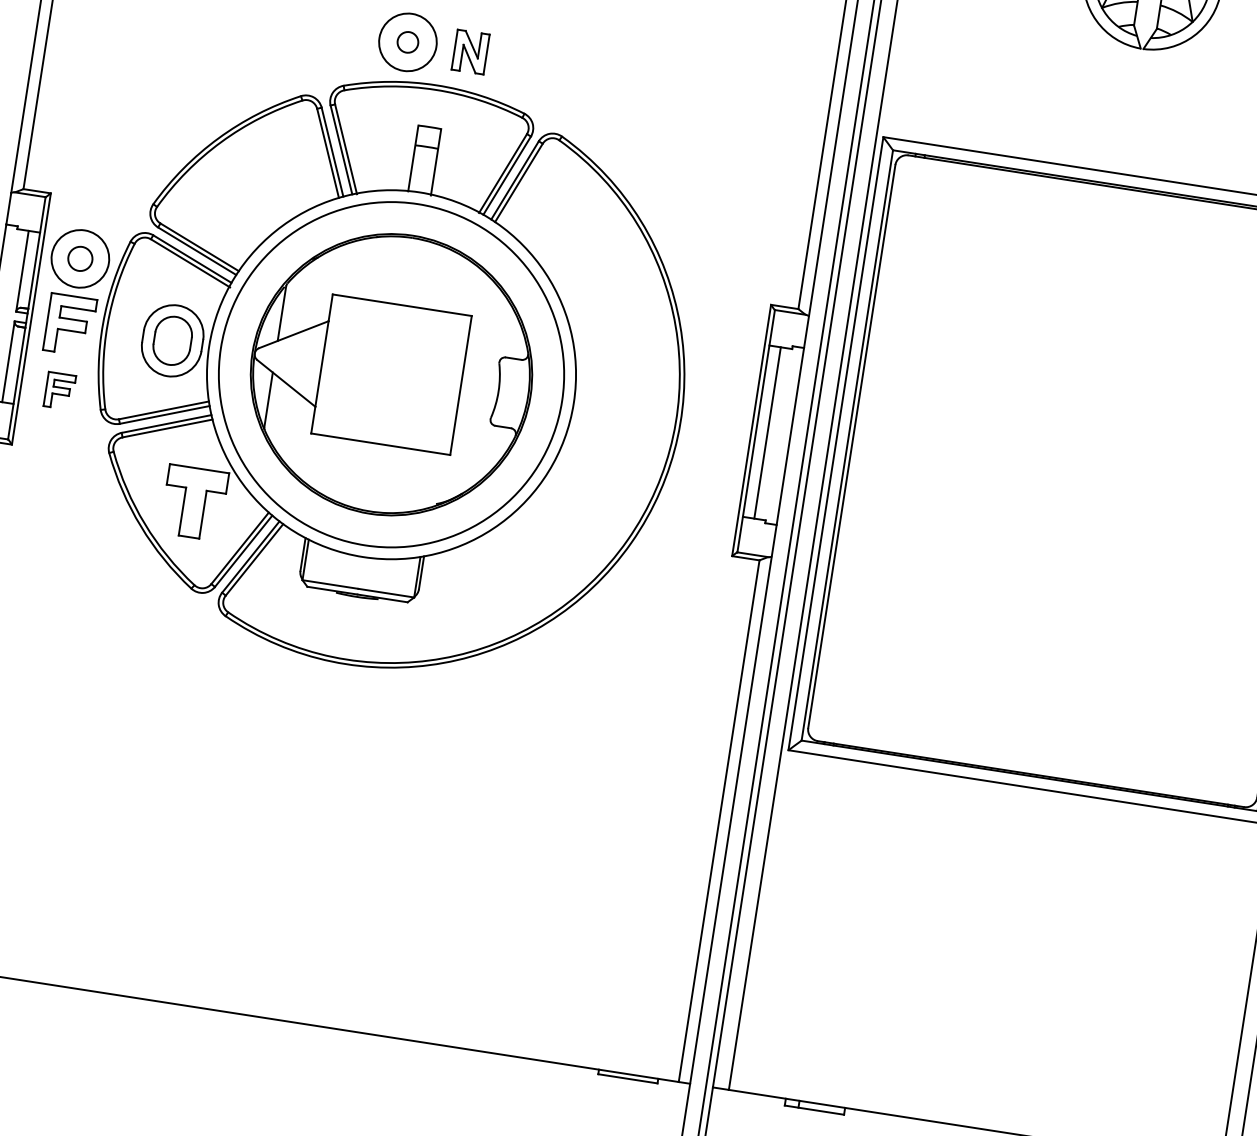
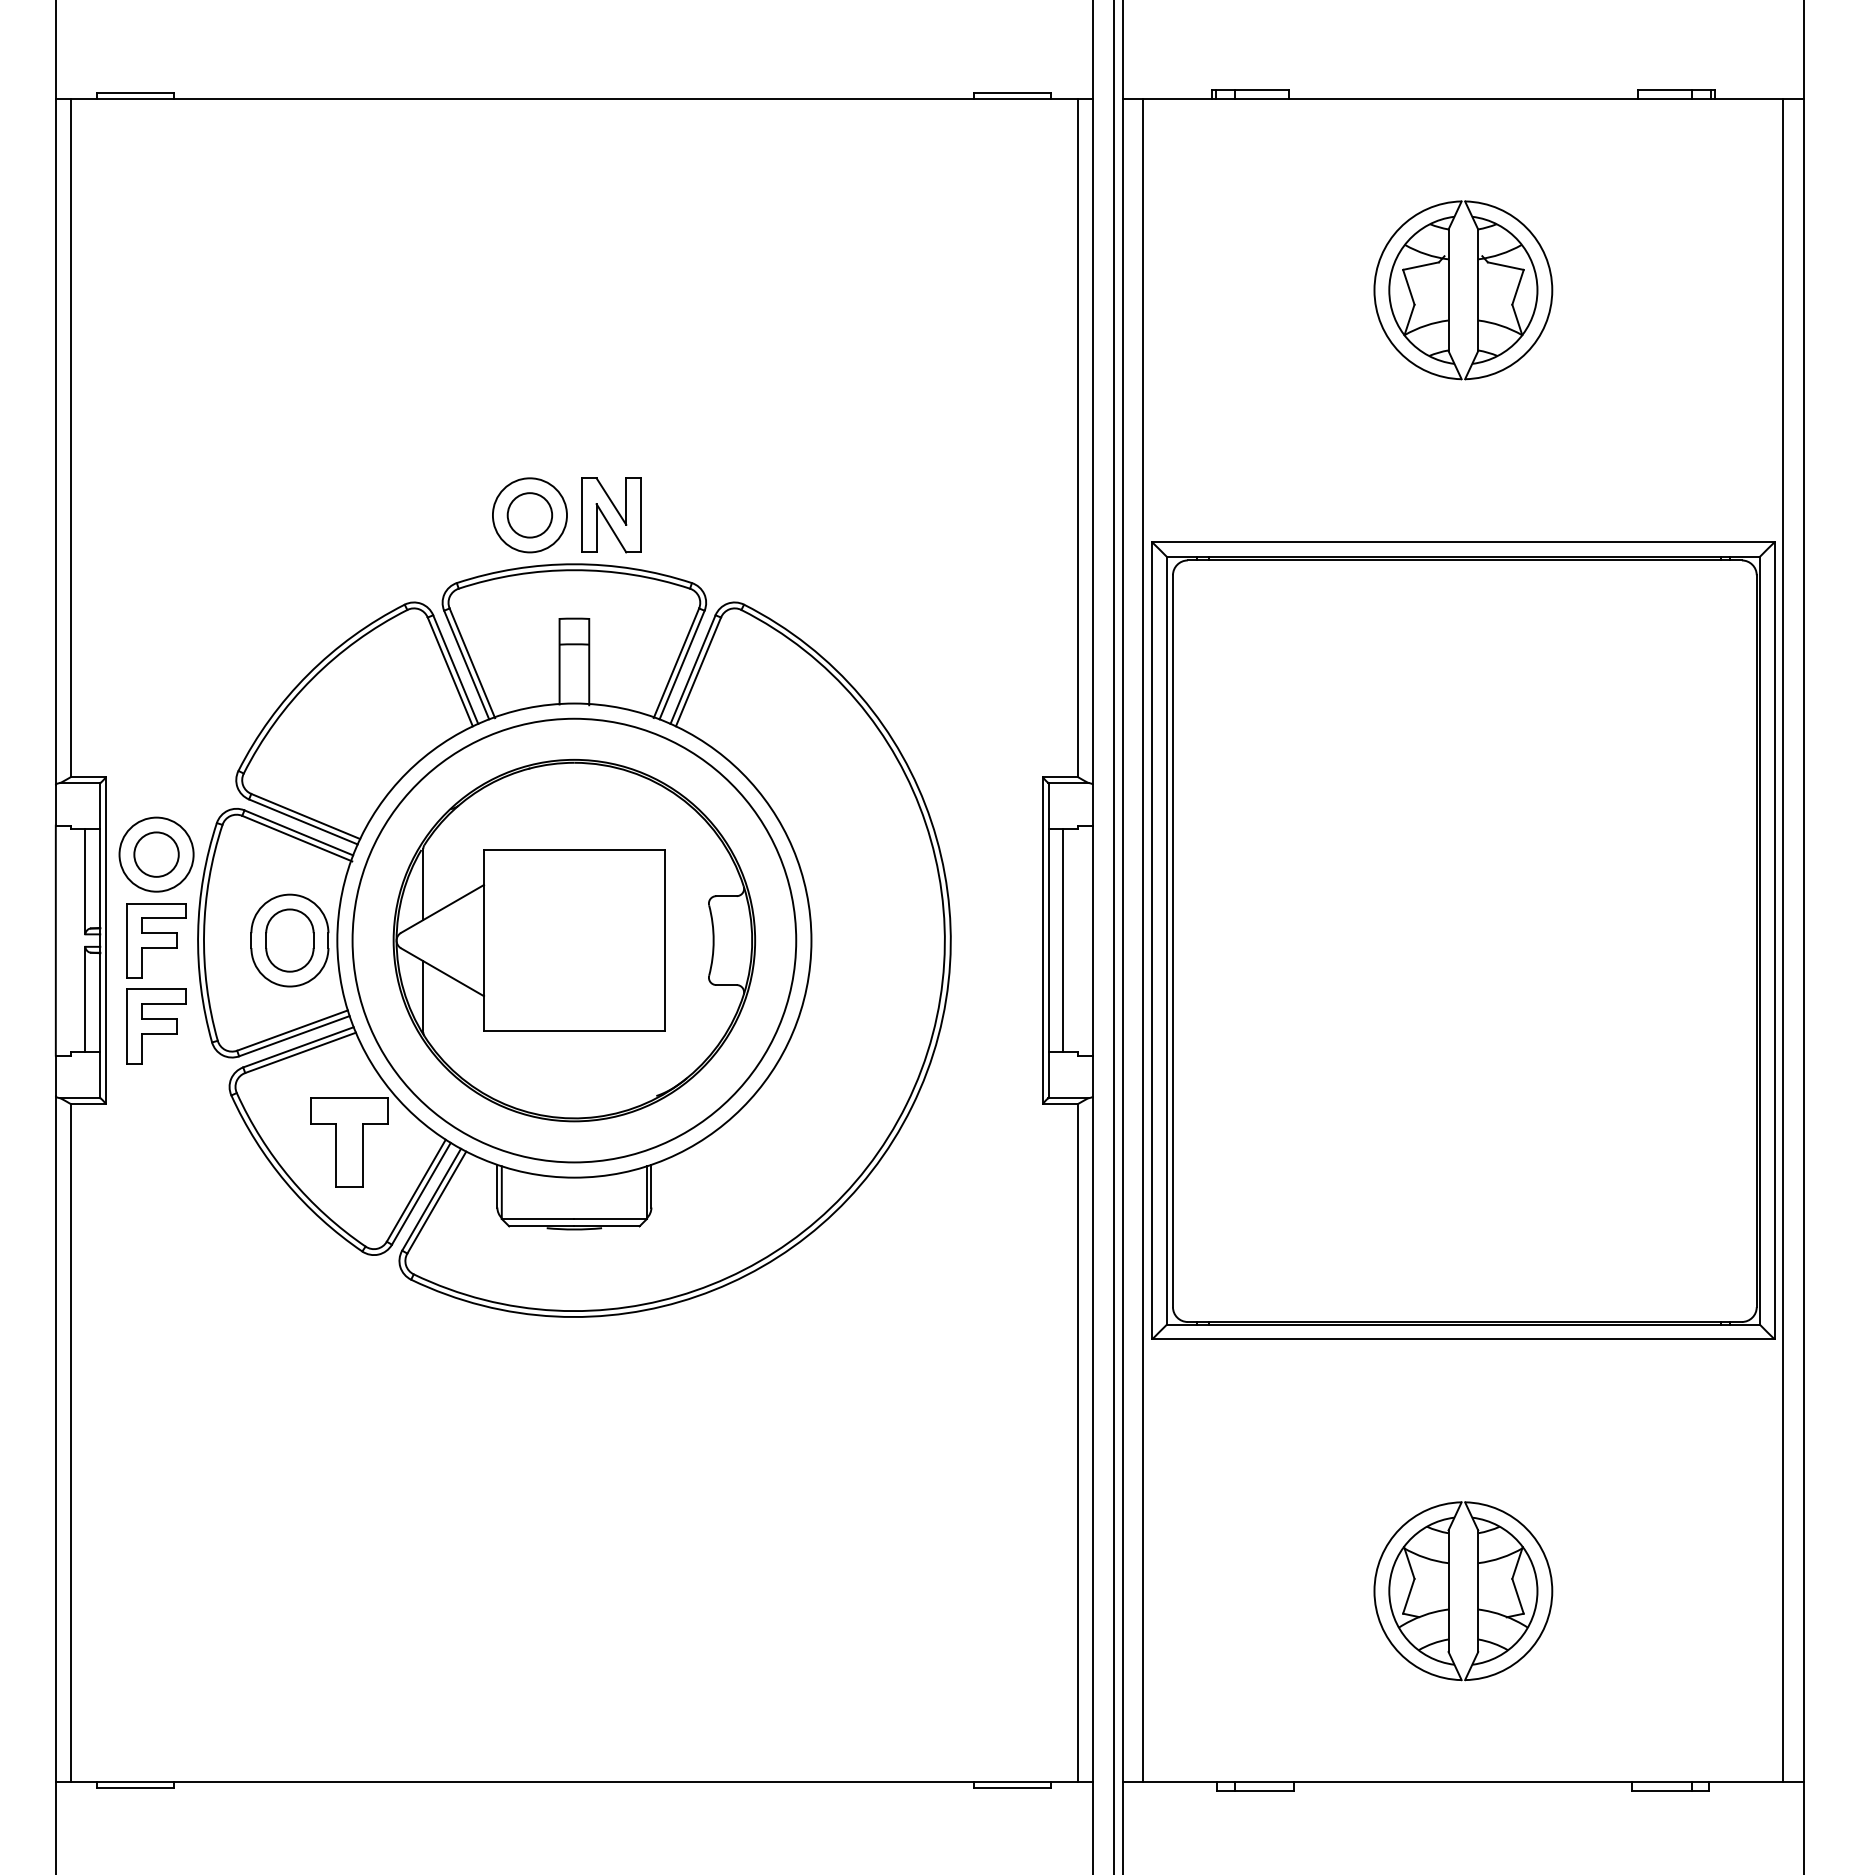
circle: (407, 42) -> (529, 515), size x1.67
part: (470, 52) -> (611, 515), size x1.43
circle: (80, 258) -> (156, 854), size x1.43
part: (59, 391) -> (156, 1026), size x1.67
part: (987, 979) -> (1449, 1591), added

